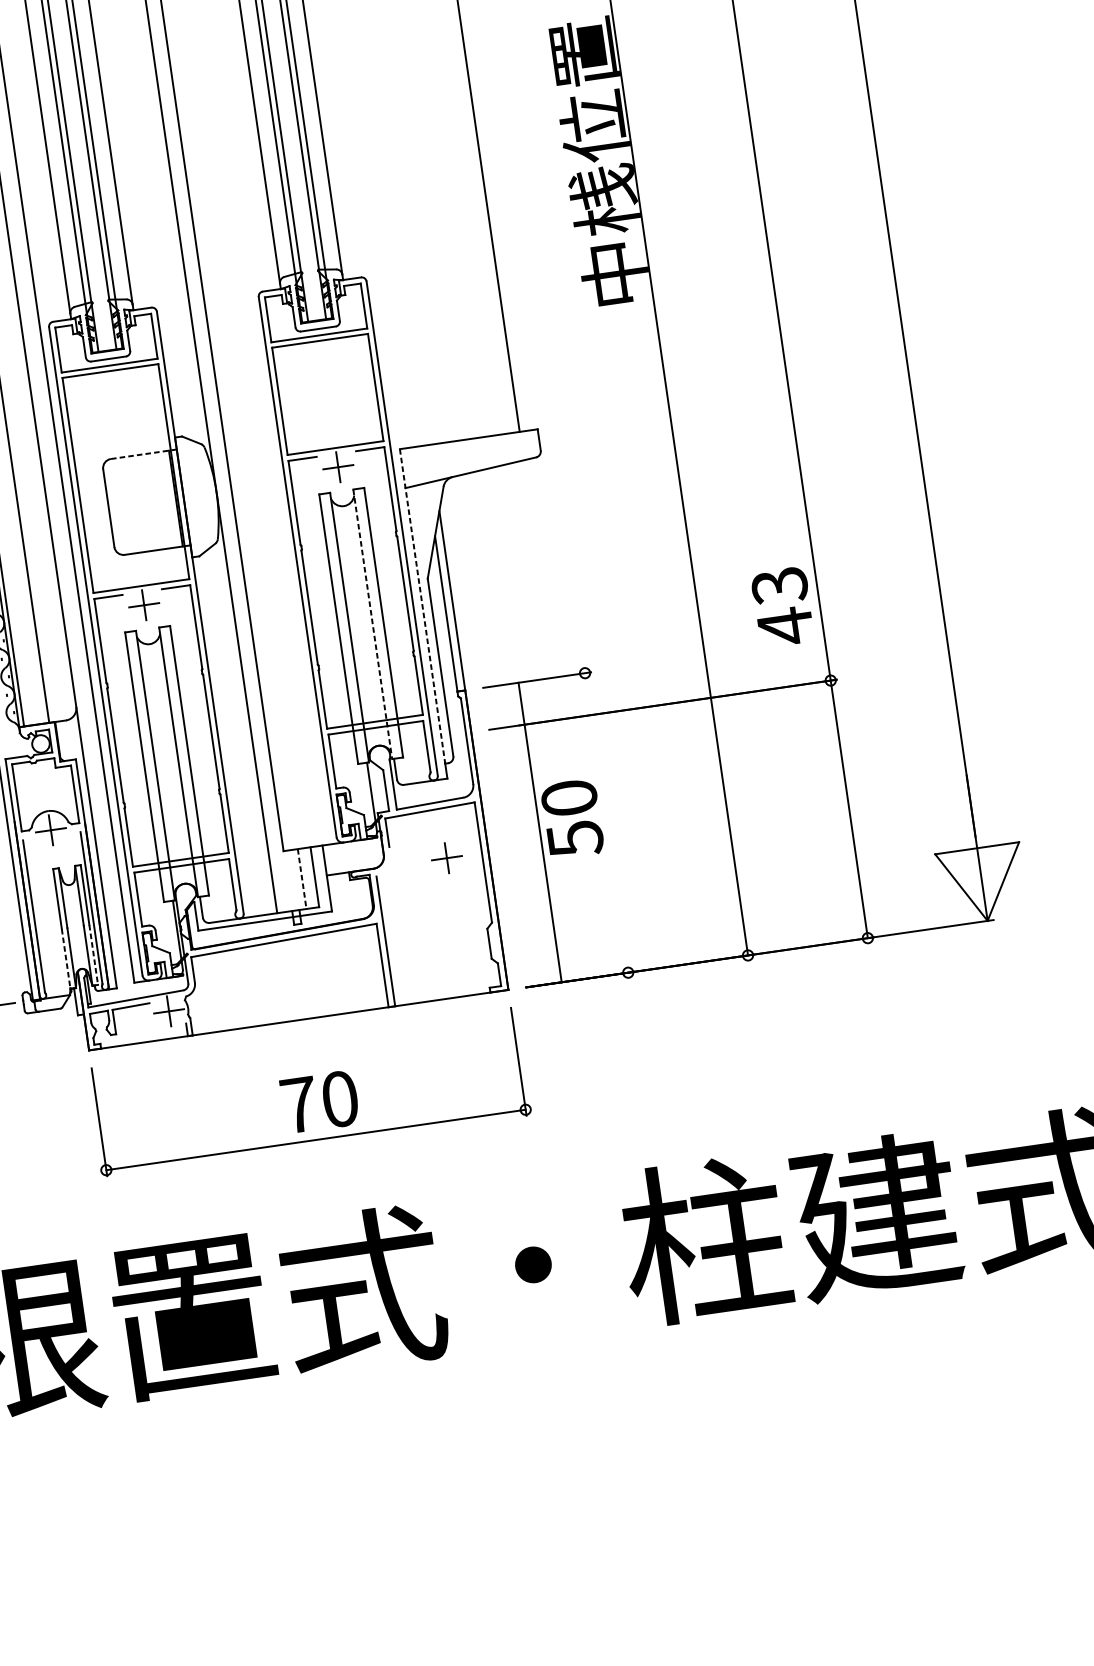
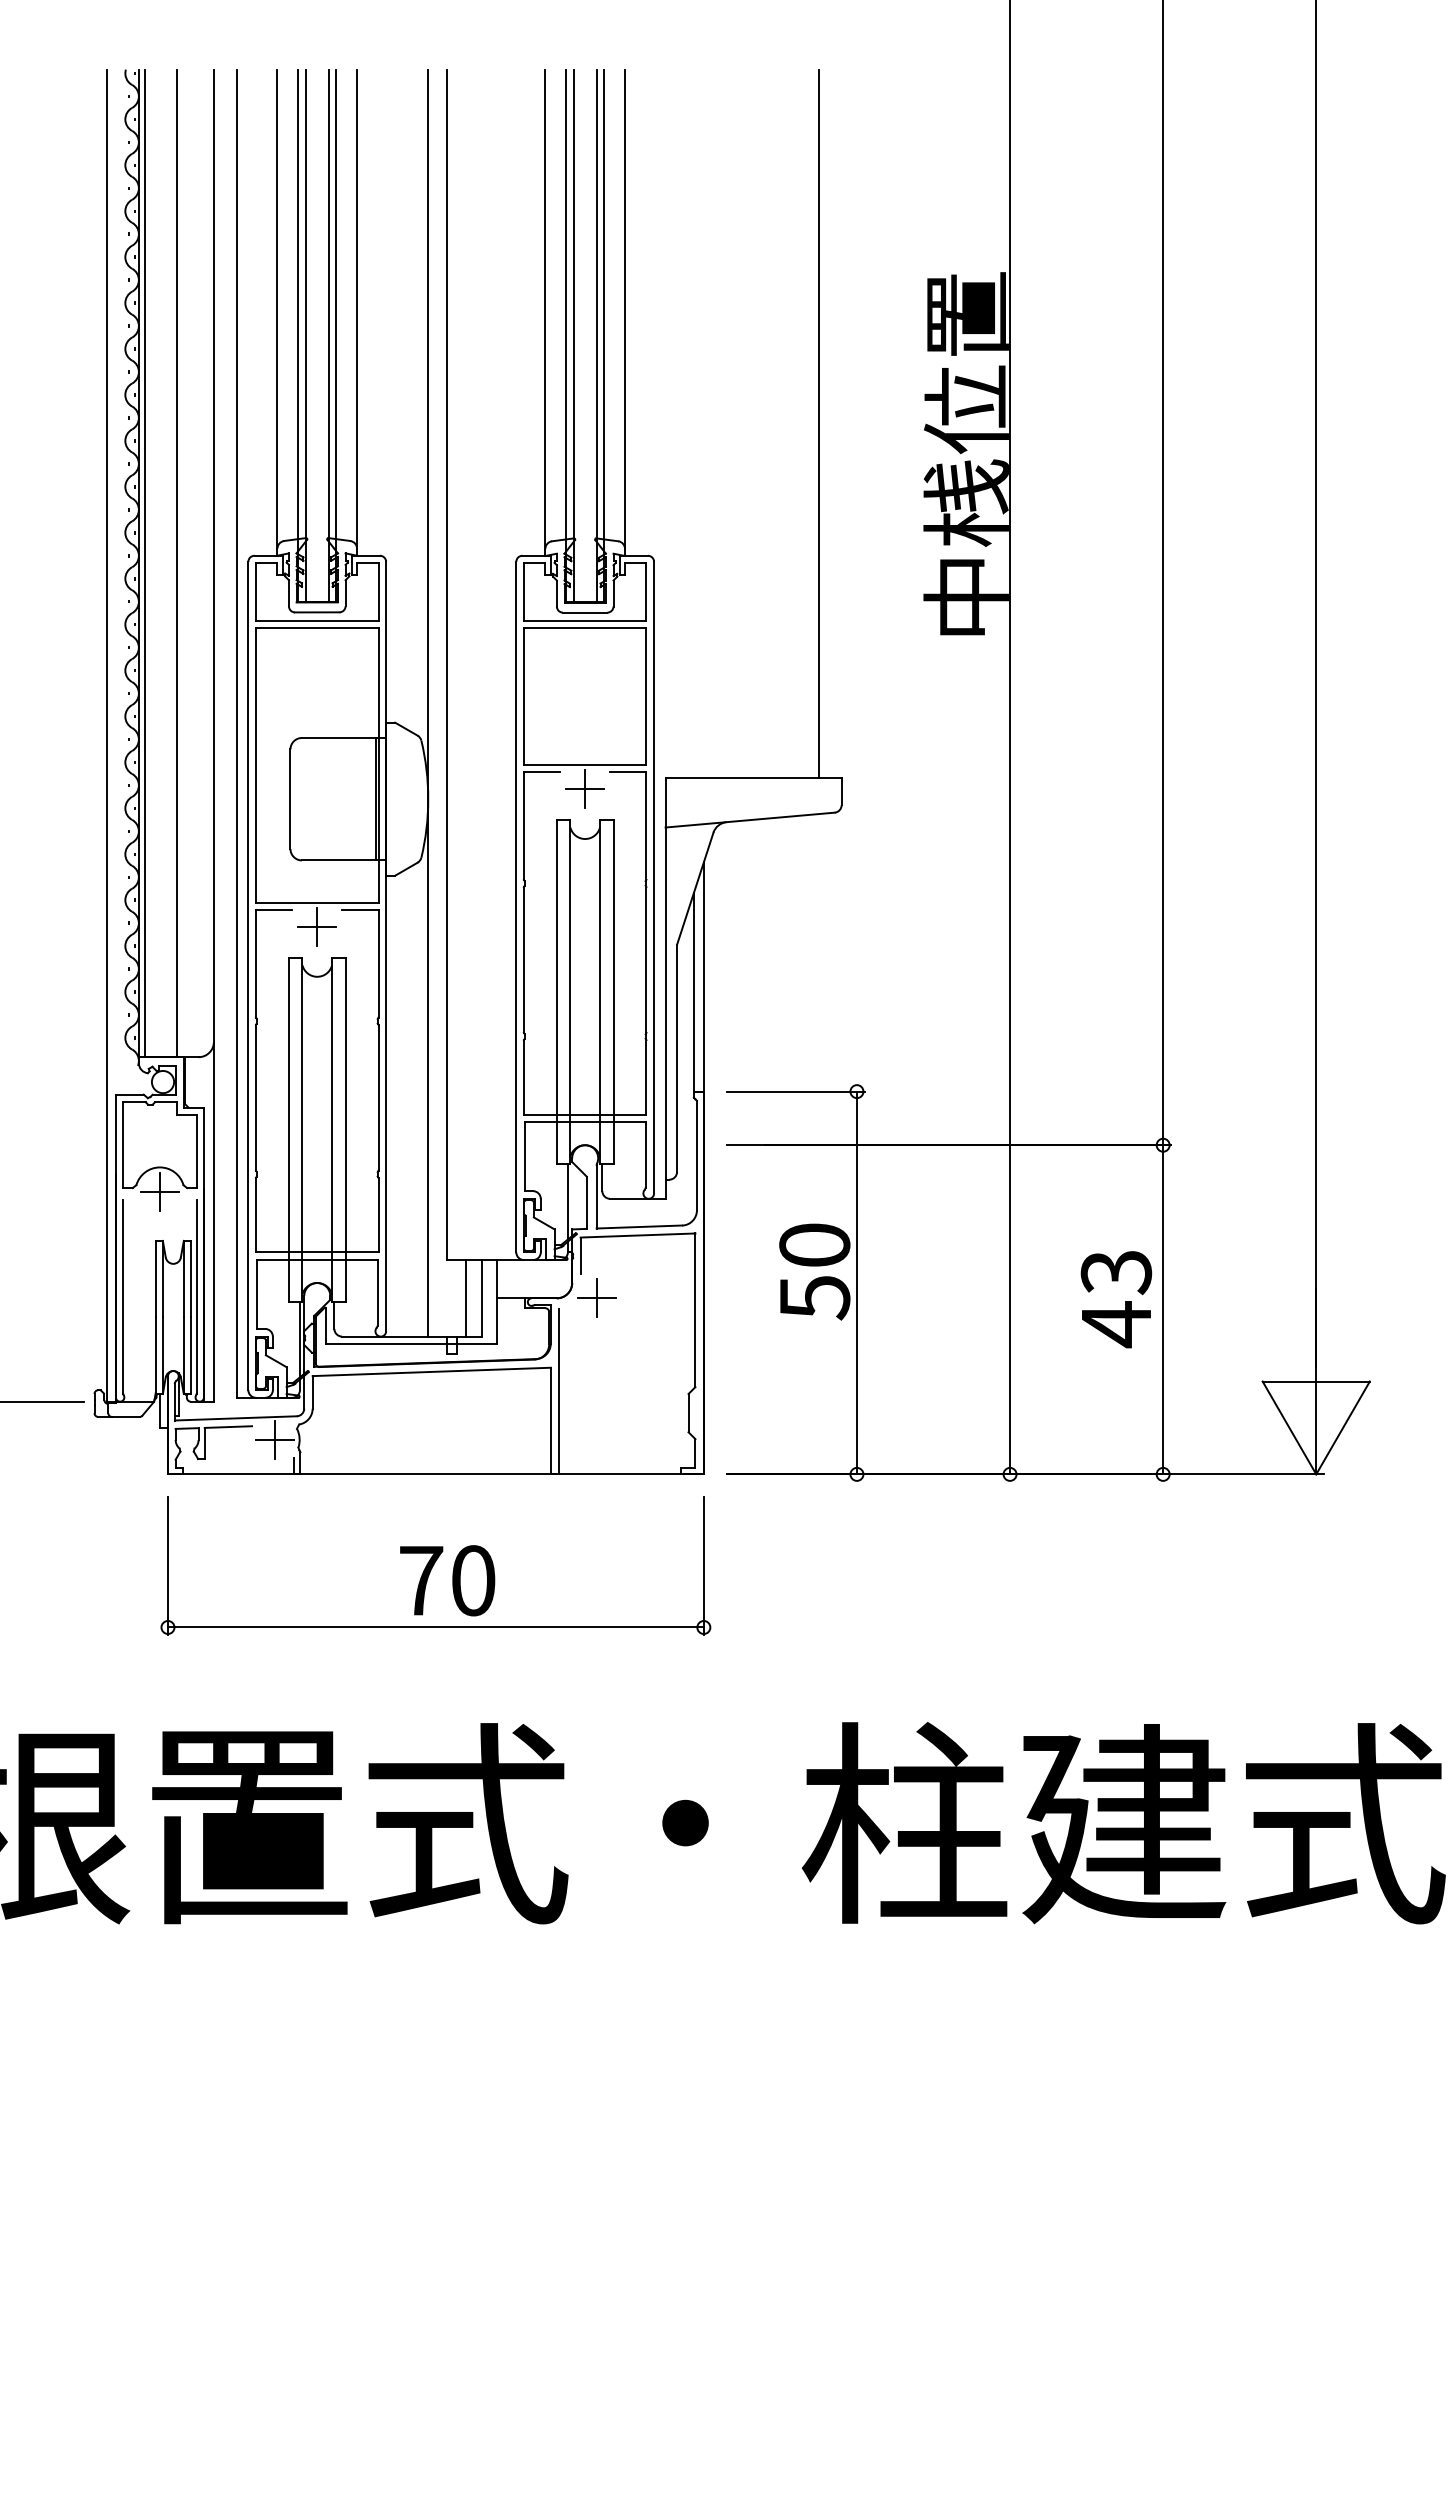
line: (143, 453) -> (343, 737), dashed -> solid
line: (422, 606) -> (665, 978), dashed -> solid
text: (782, 607) -> (1116, 1299), moved
line: (372, 624) -> (599, 992), dashed -> solid
line: (539, 832) -> (856, 1282), moved
part: (446, 857) -> (596, 1297), moved
line: (302, 879) -> (465, 1298), dashed -> solid
line: (93, 955) -> (190, 1356), dashed -> solid
line: (66, 959) -> (155, 1356), dashed -> solid

